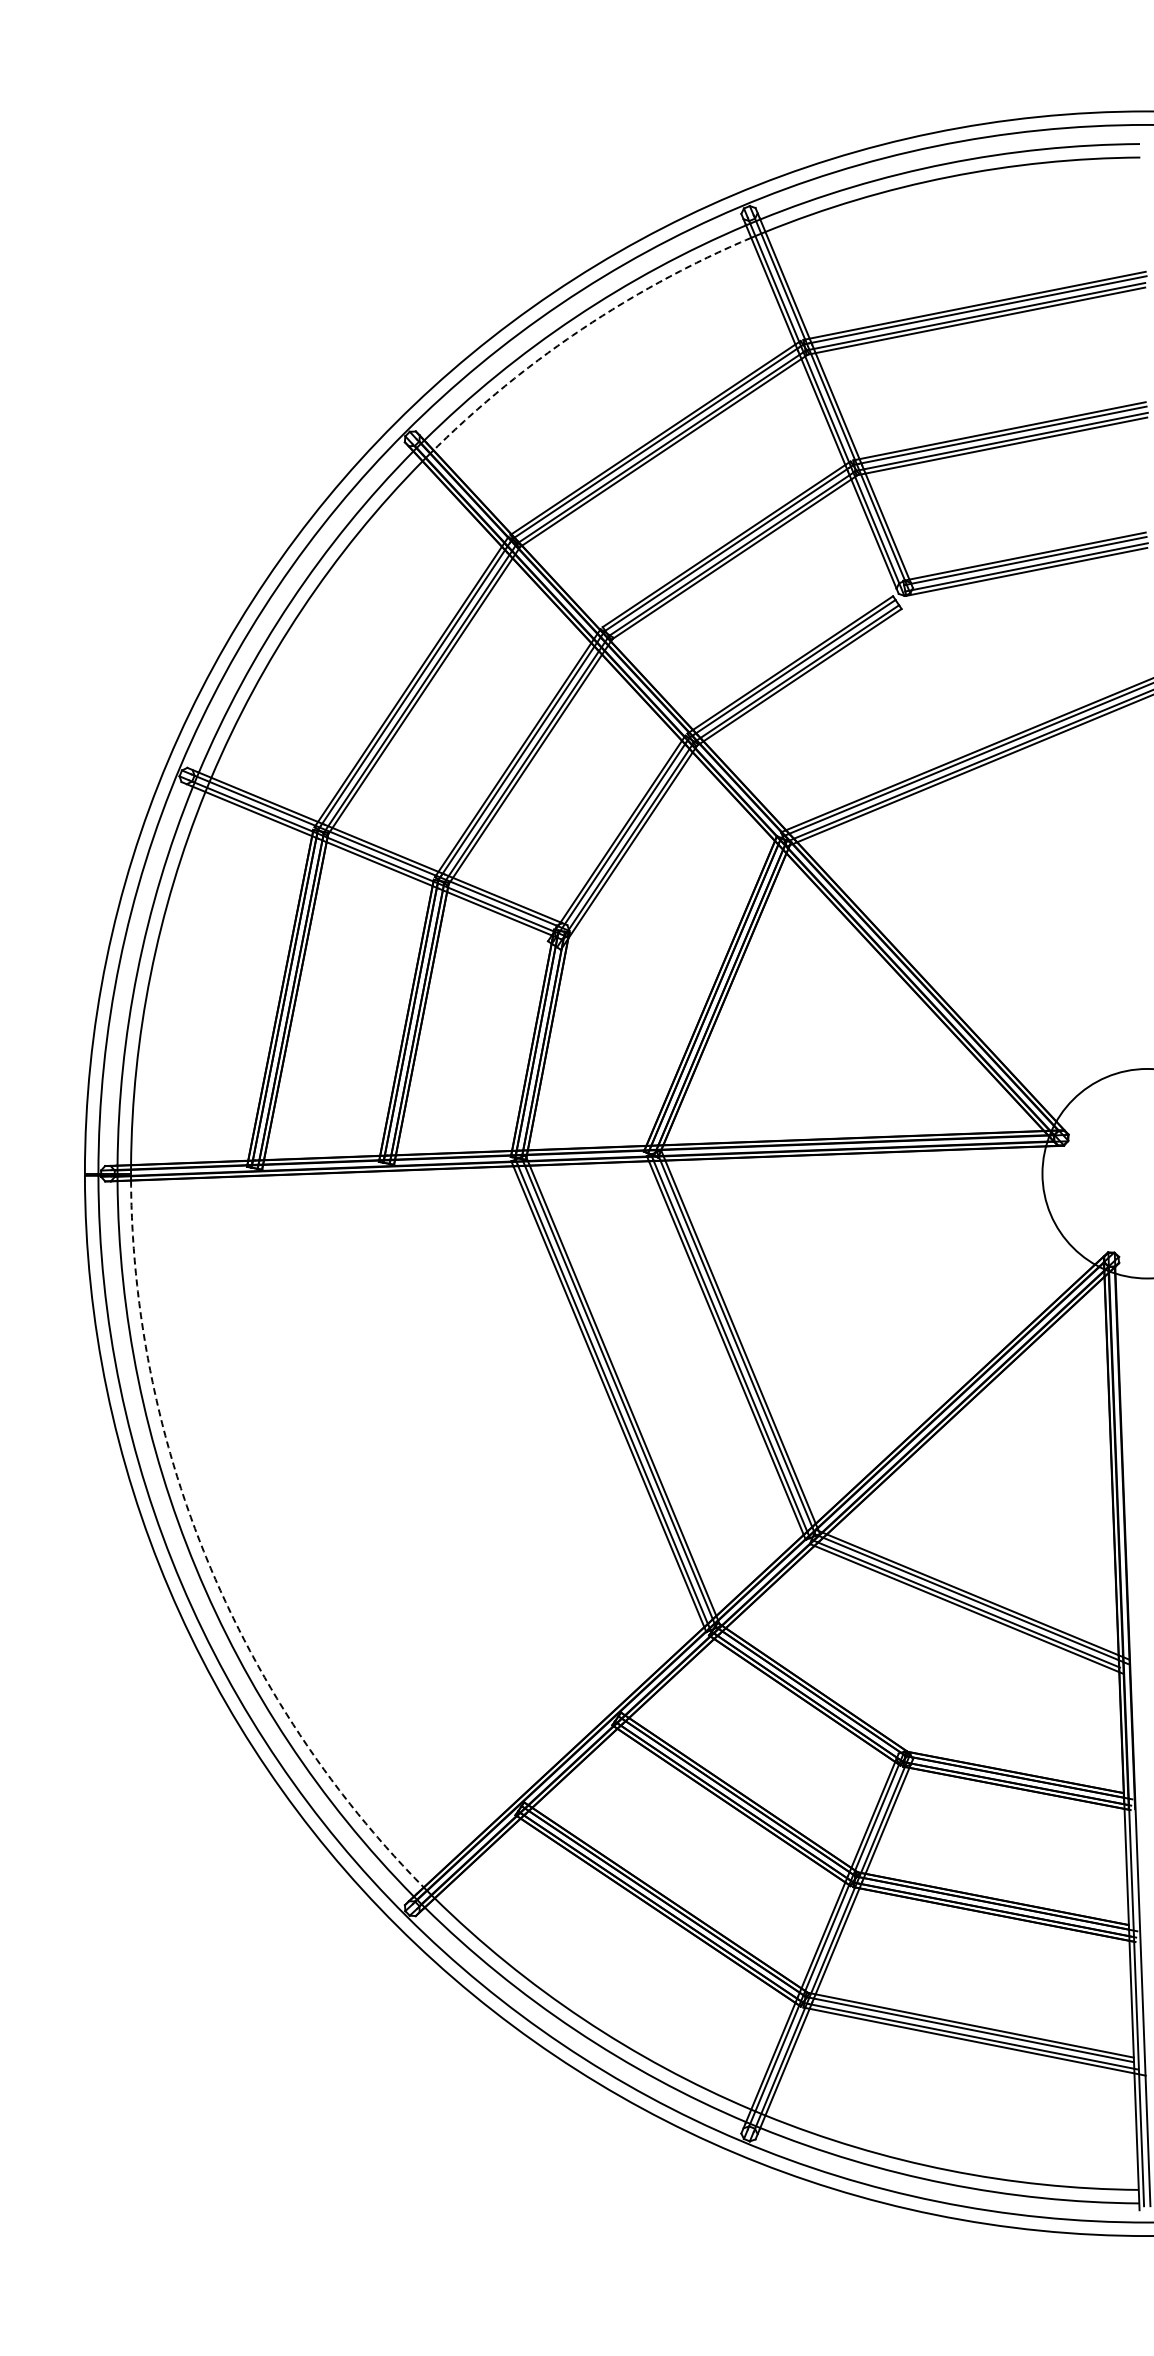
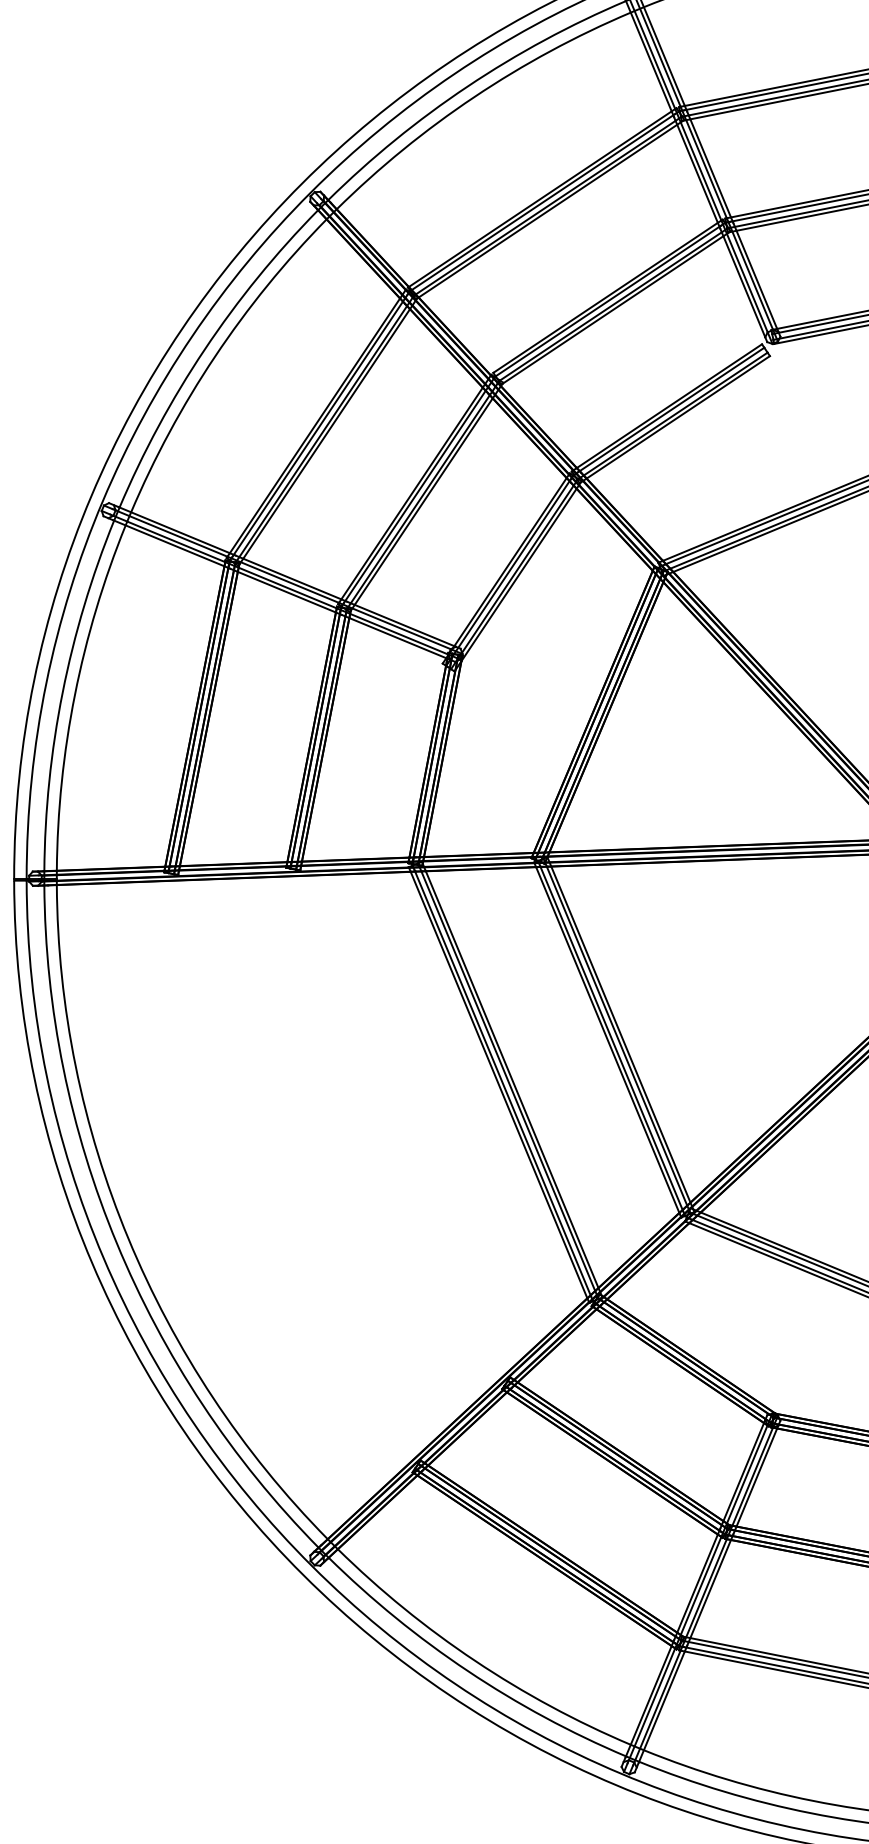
arc: (582, 329) -> (474, 97), dashed -> solid
arc: (208, 1562) -> (128, 1238), dashed -> solid

